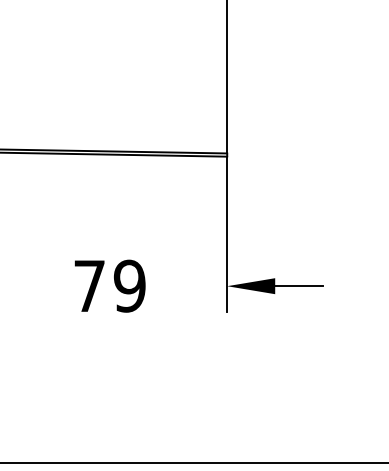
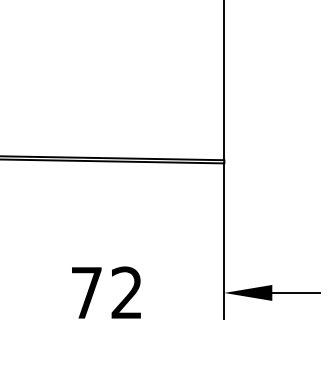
text: (129, 285) -> (126, 292), 79 -> 72

